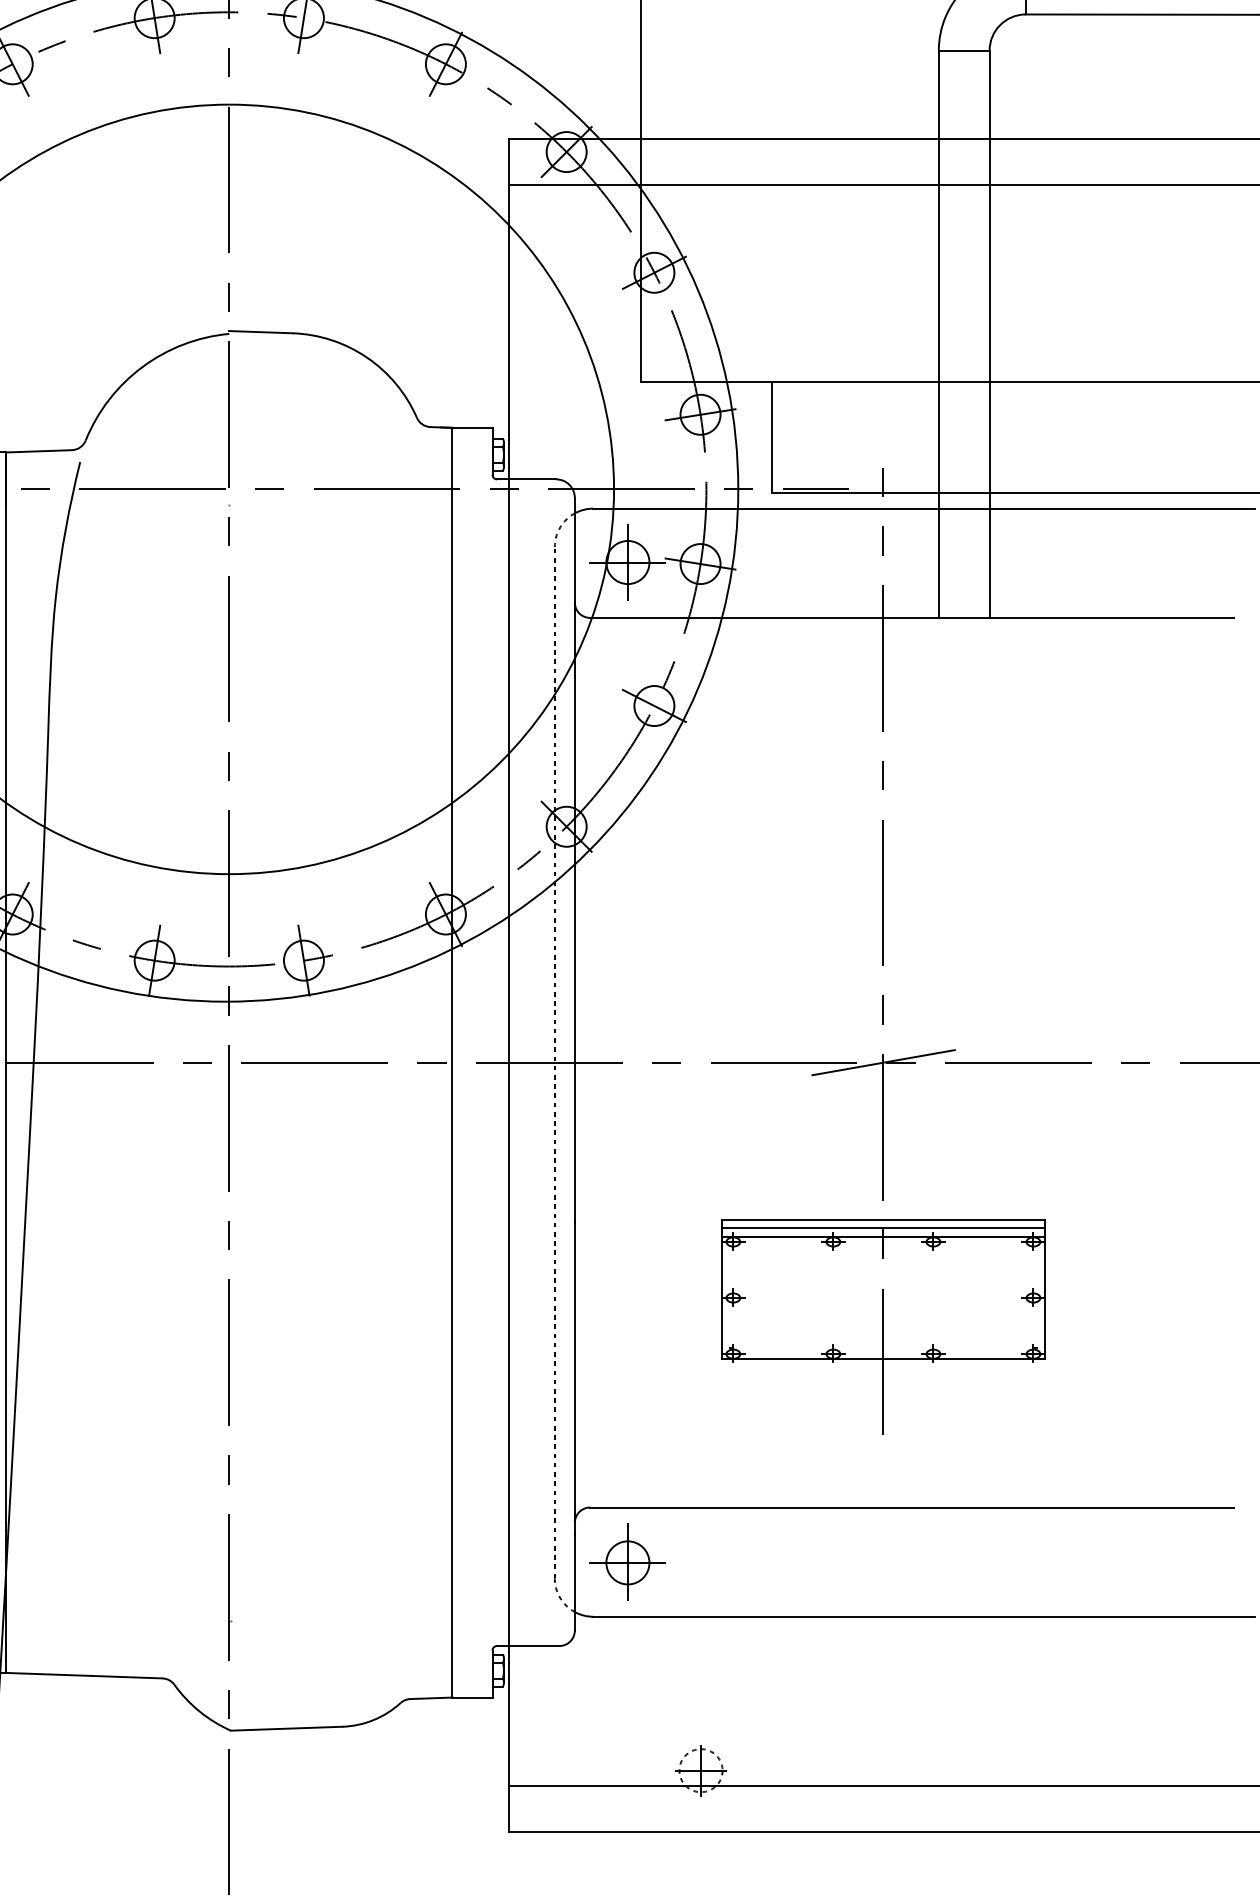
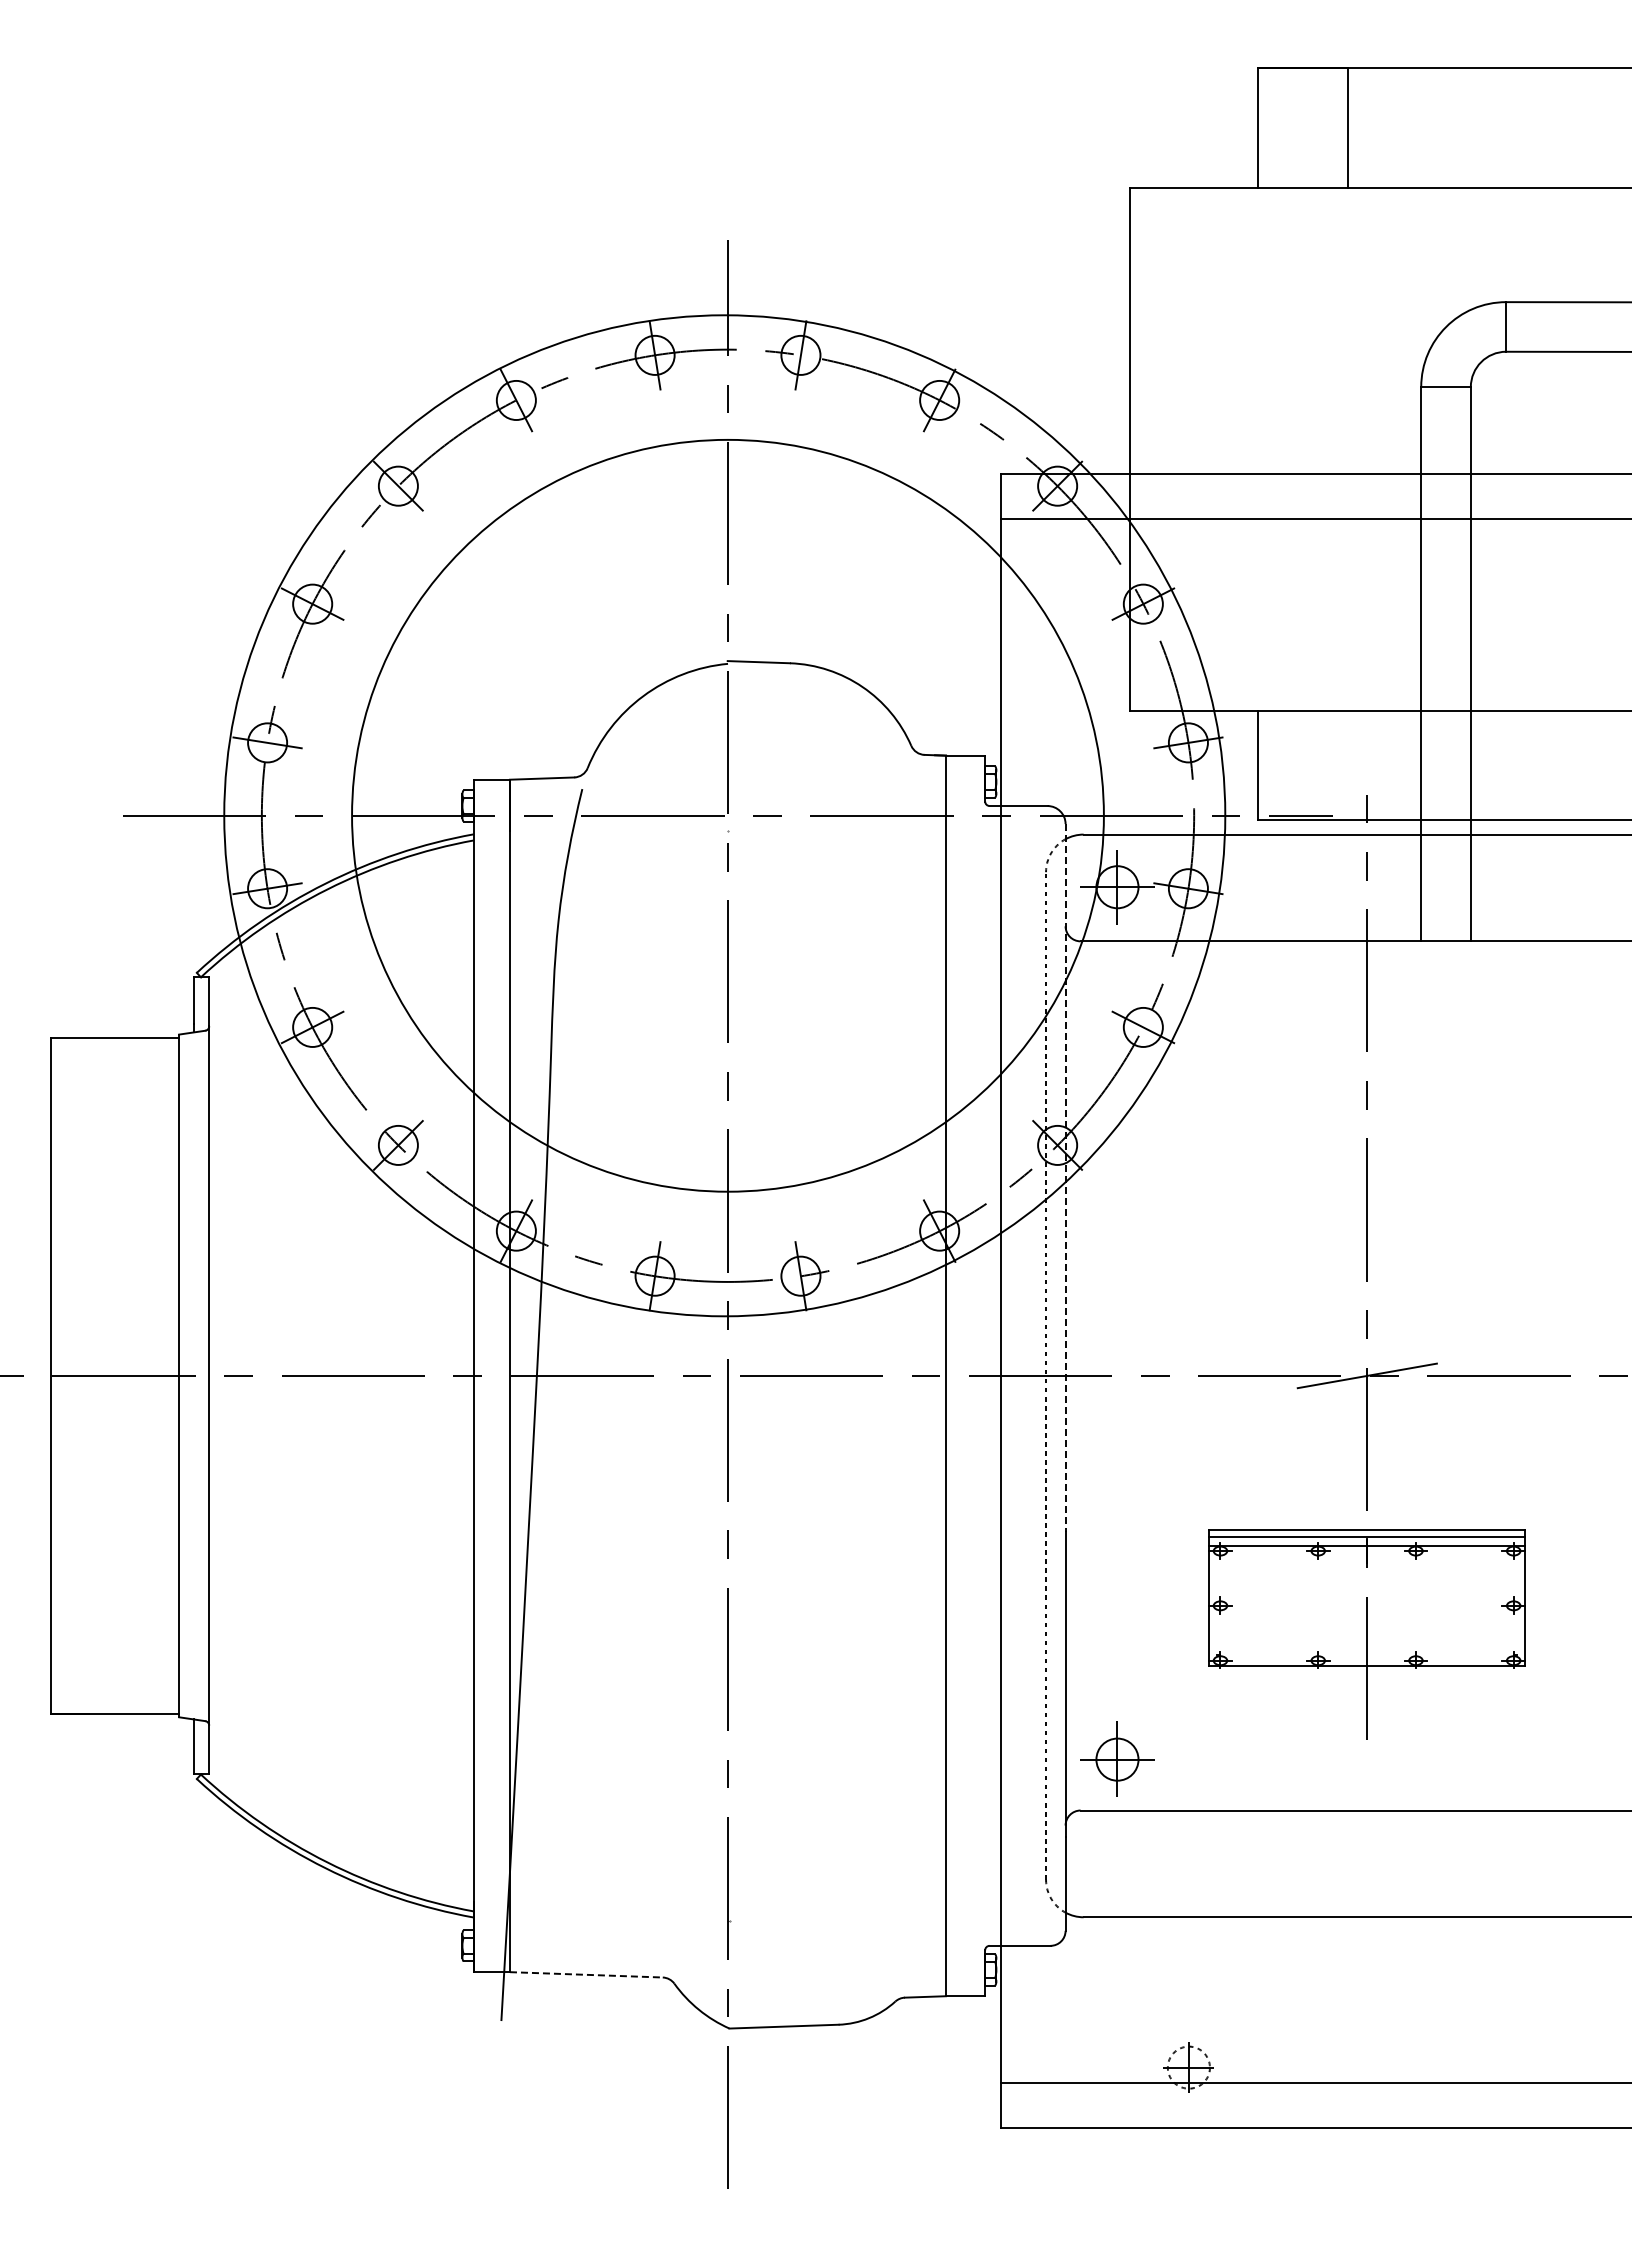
line: (574, 860) -> (1065, 1178), solid -> dashed
part: (627, 1561) -> (1117, 1758), moved
line: (84, 1675) -> (586, 1974), solid -> dashed

